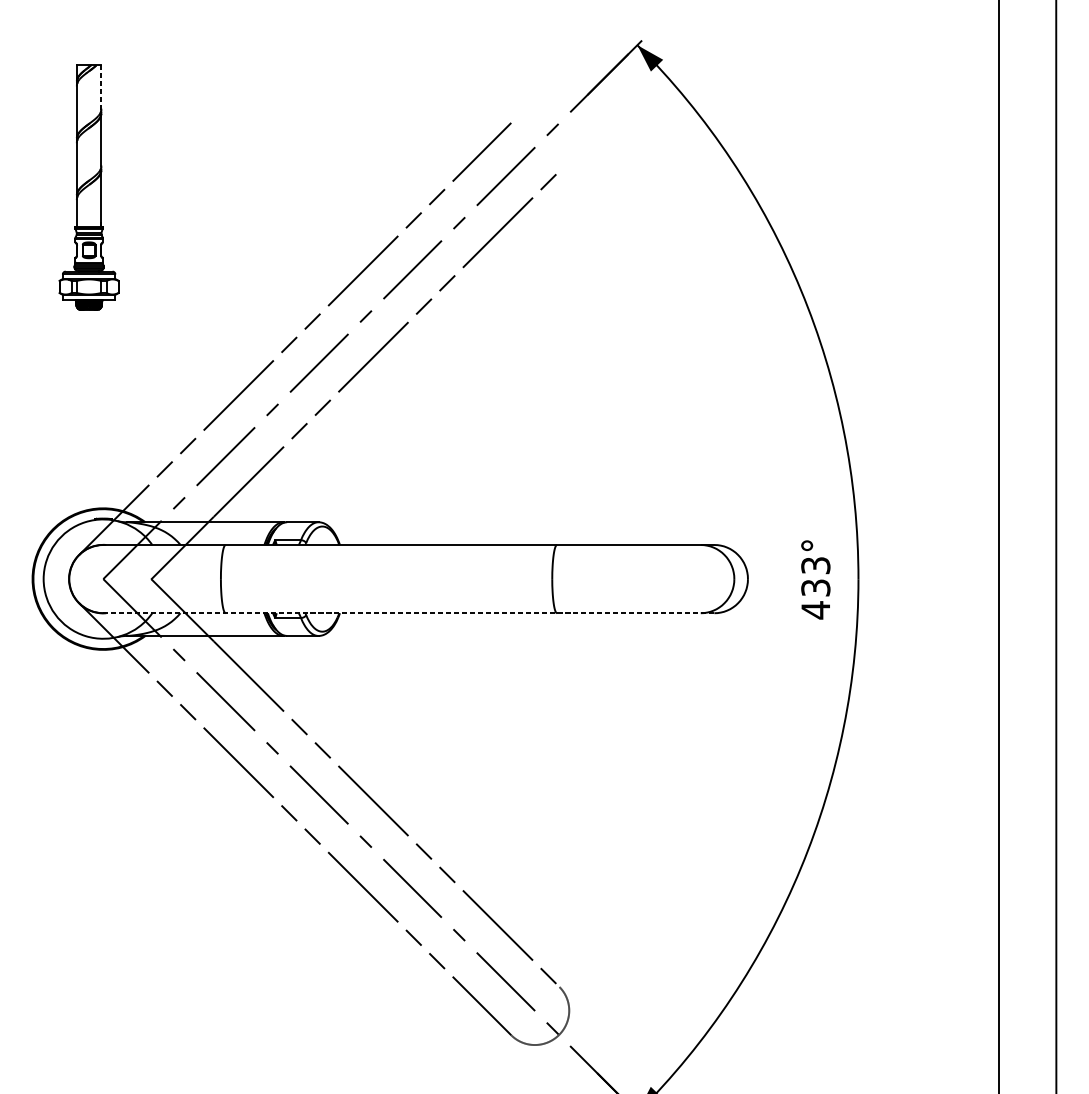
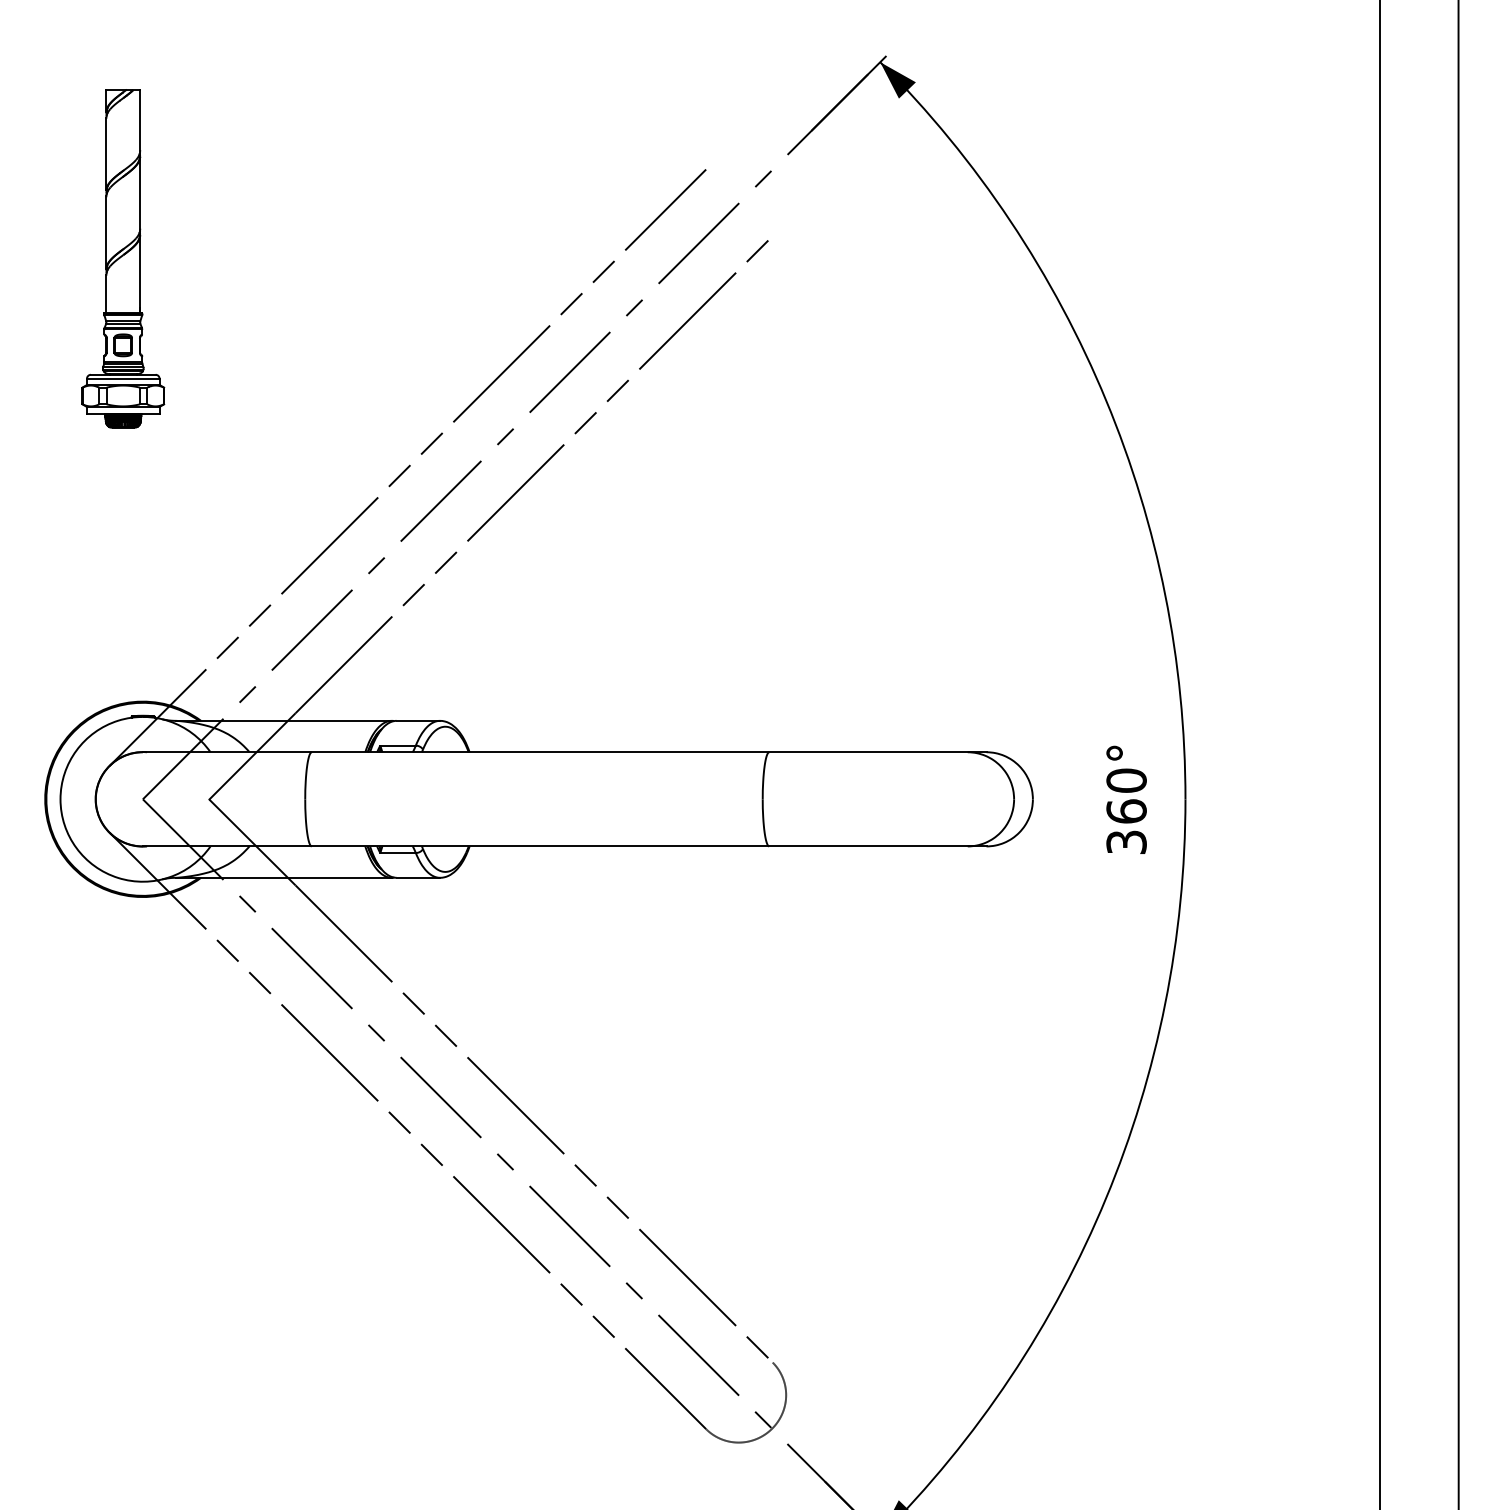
line: (101, 87) -> (140, 120), dashed -> solid
text: (815, 587) -> (1126, 811), 433° -> 360°
line: (408, 613) -> (564, 846), dashed -> solid

